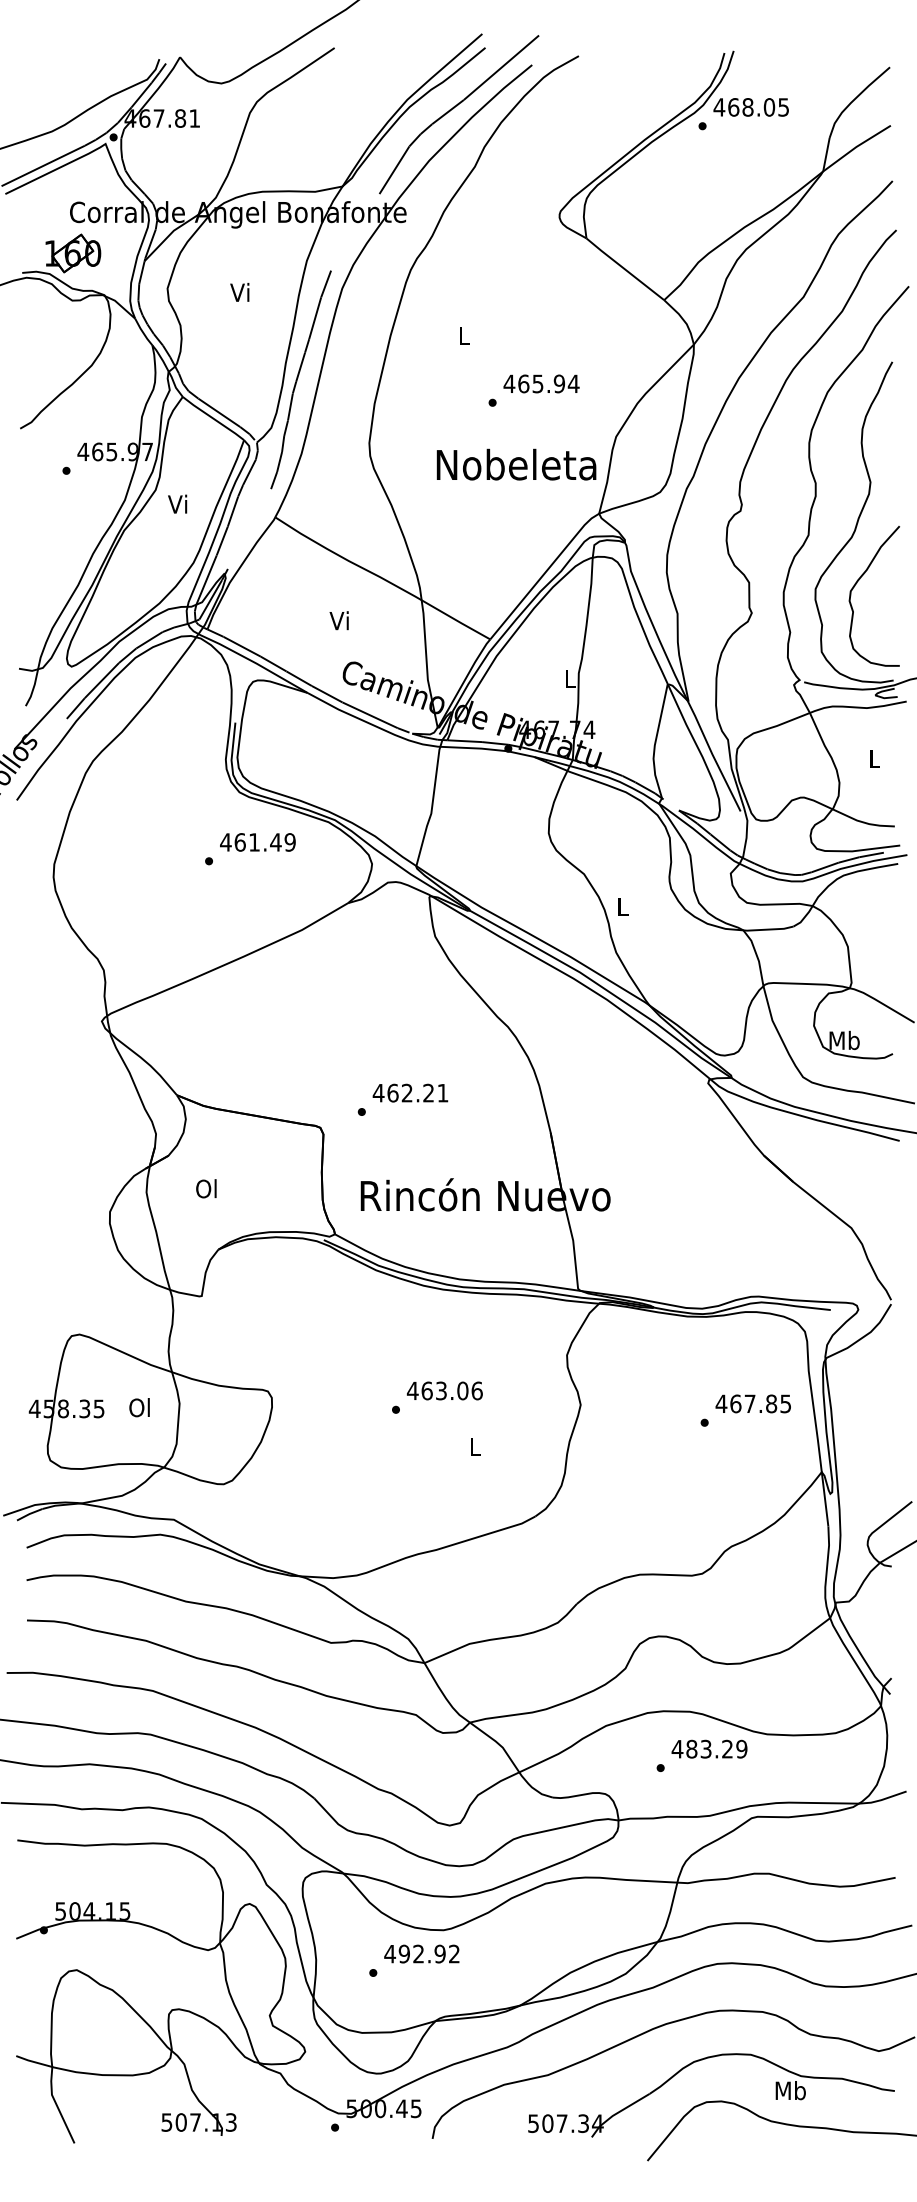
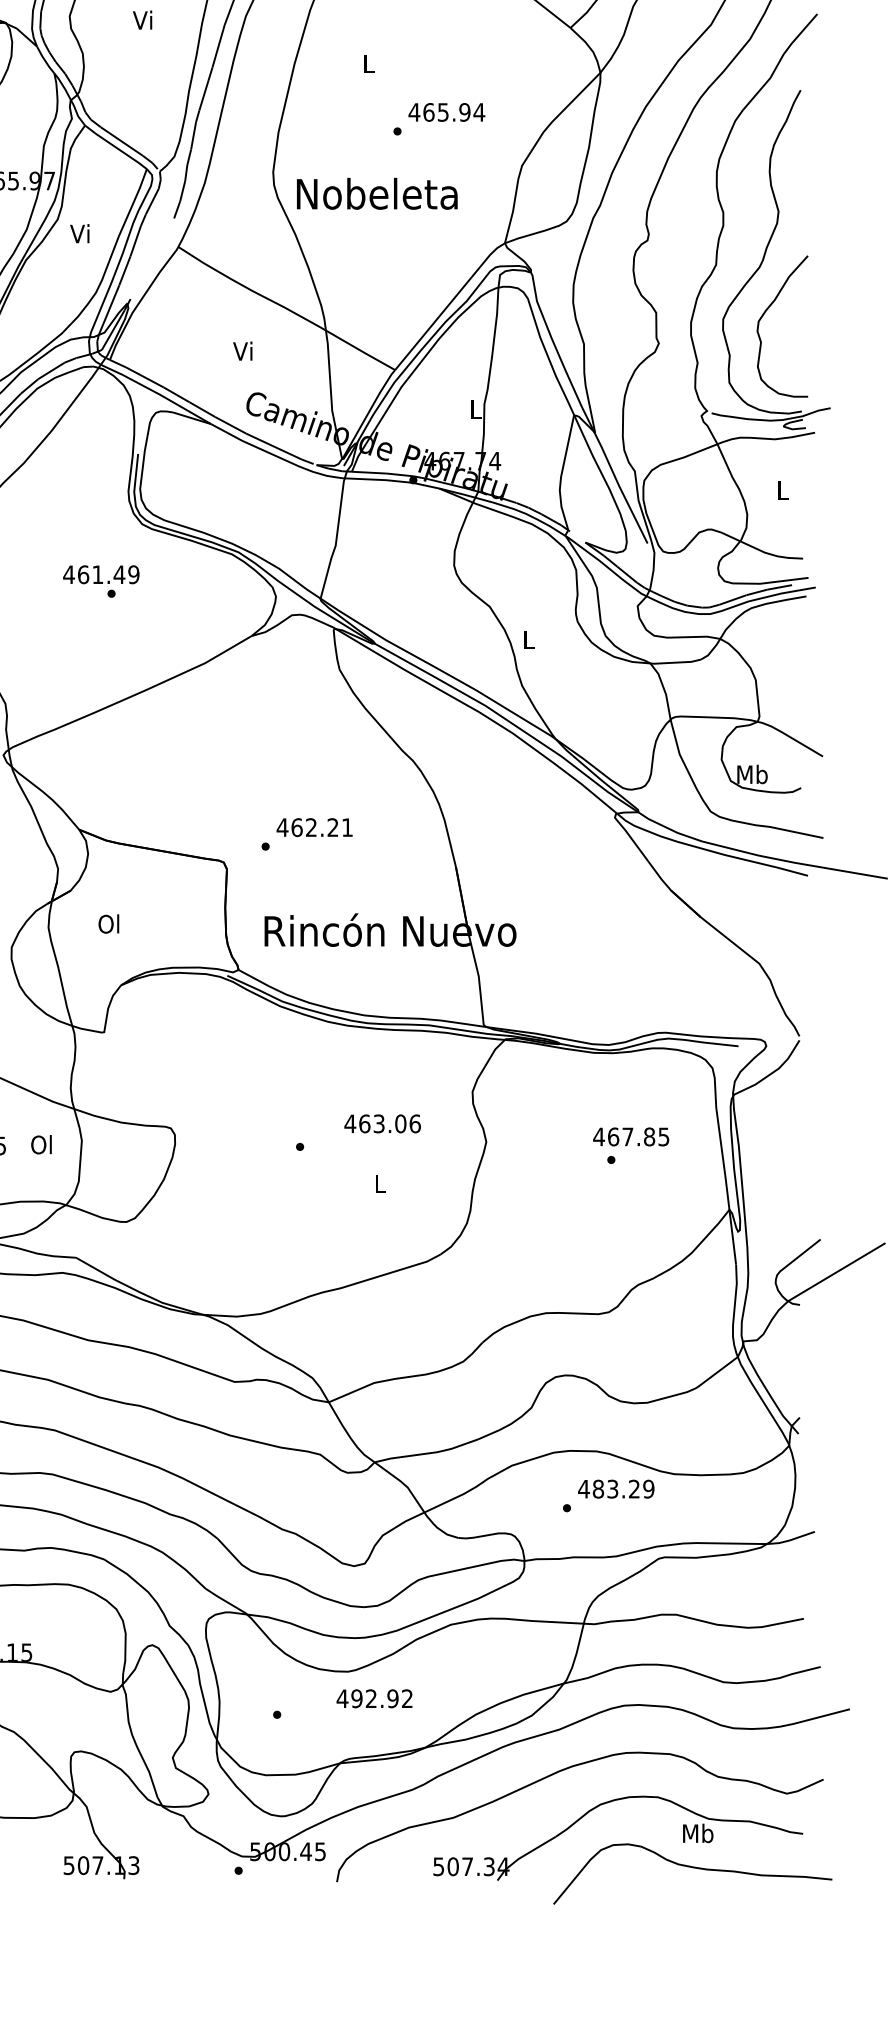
text: (516, 464) -> (377, 193), moved
text: (257, 842) -> (100, 574), moved
text: (444, 1390) -> (382, 1123), moved
text: (752, 1403) -> (630, 1136), moved
text: (421, 1953) -> (374, 1698), moved

